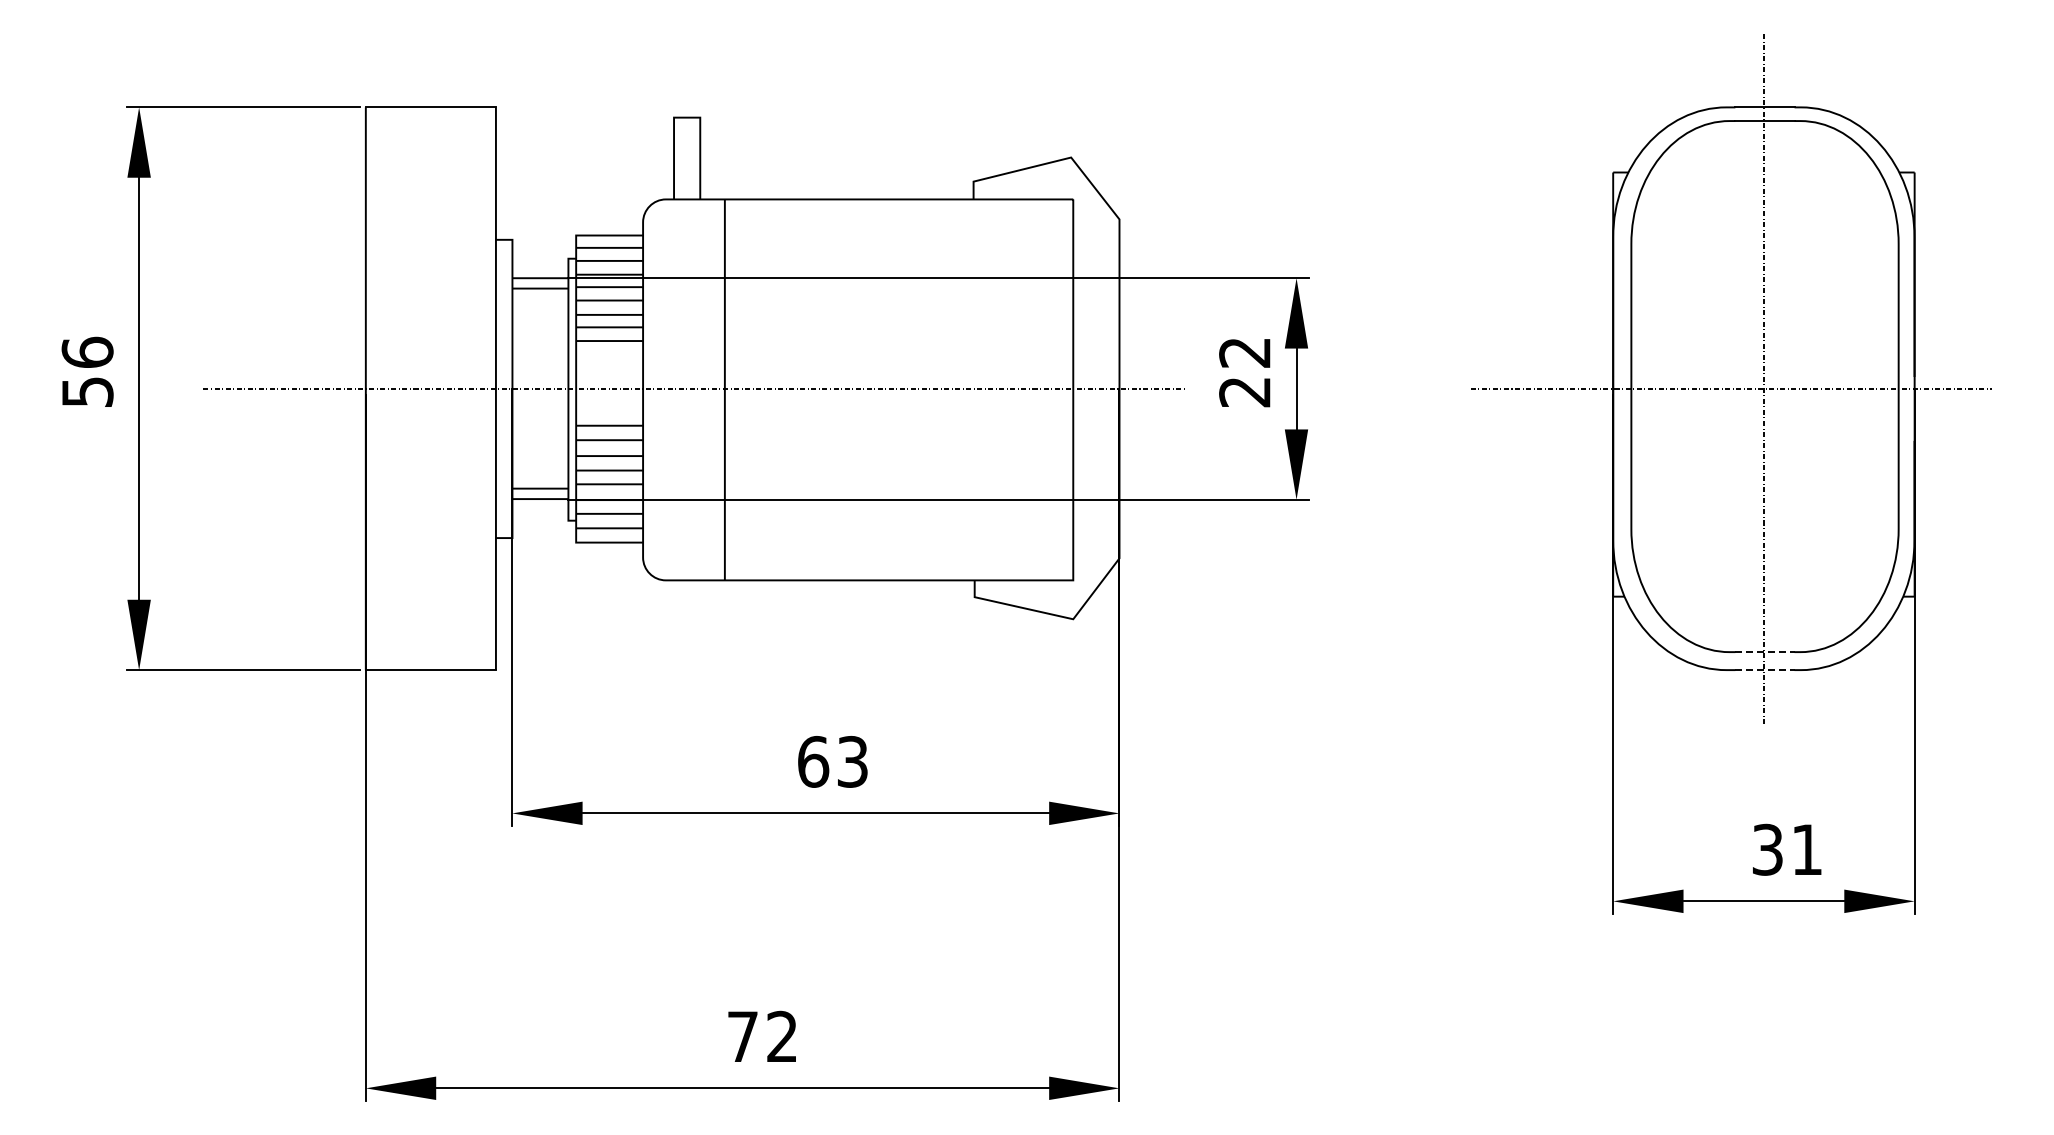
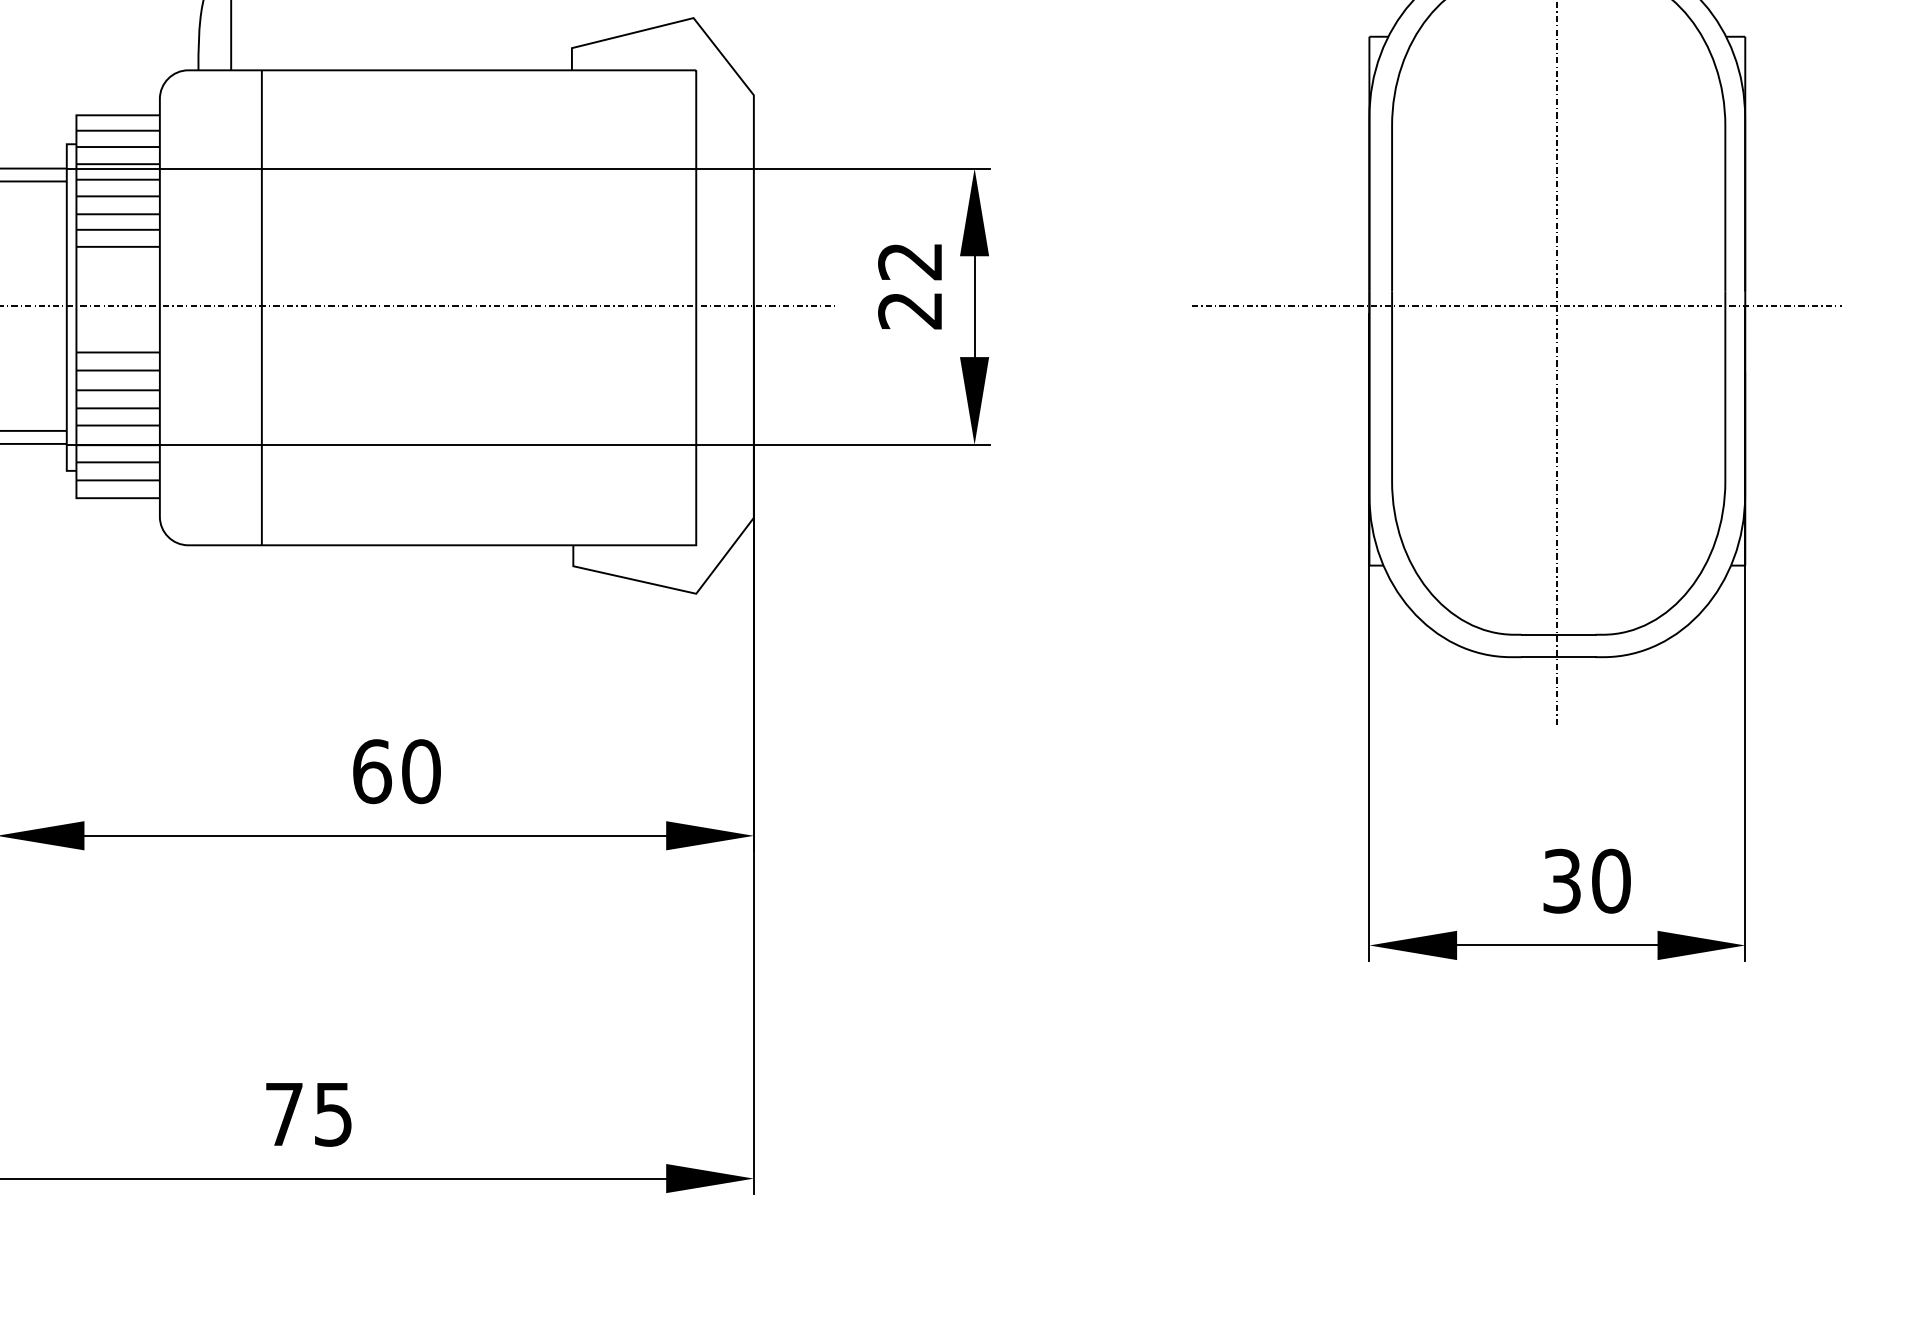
line: (1764, 652) -> (1558, 635), dashed -> solid
line: (1764, 670) -> (1558, 657), dashed -> solid
text: (852, 761) -> (420, 771), 63 -> 60
text: (1806, 849) -> (1610, 880), 31 -> 30
text: (781, 1036) -> (332, 1113), 72 -> 75

